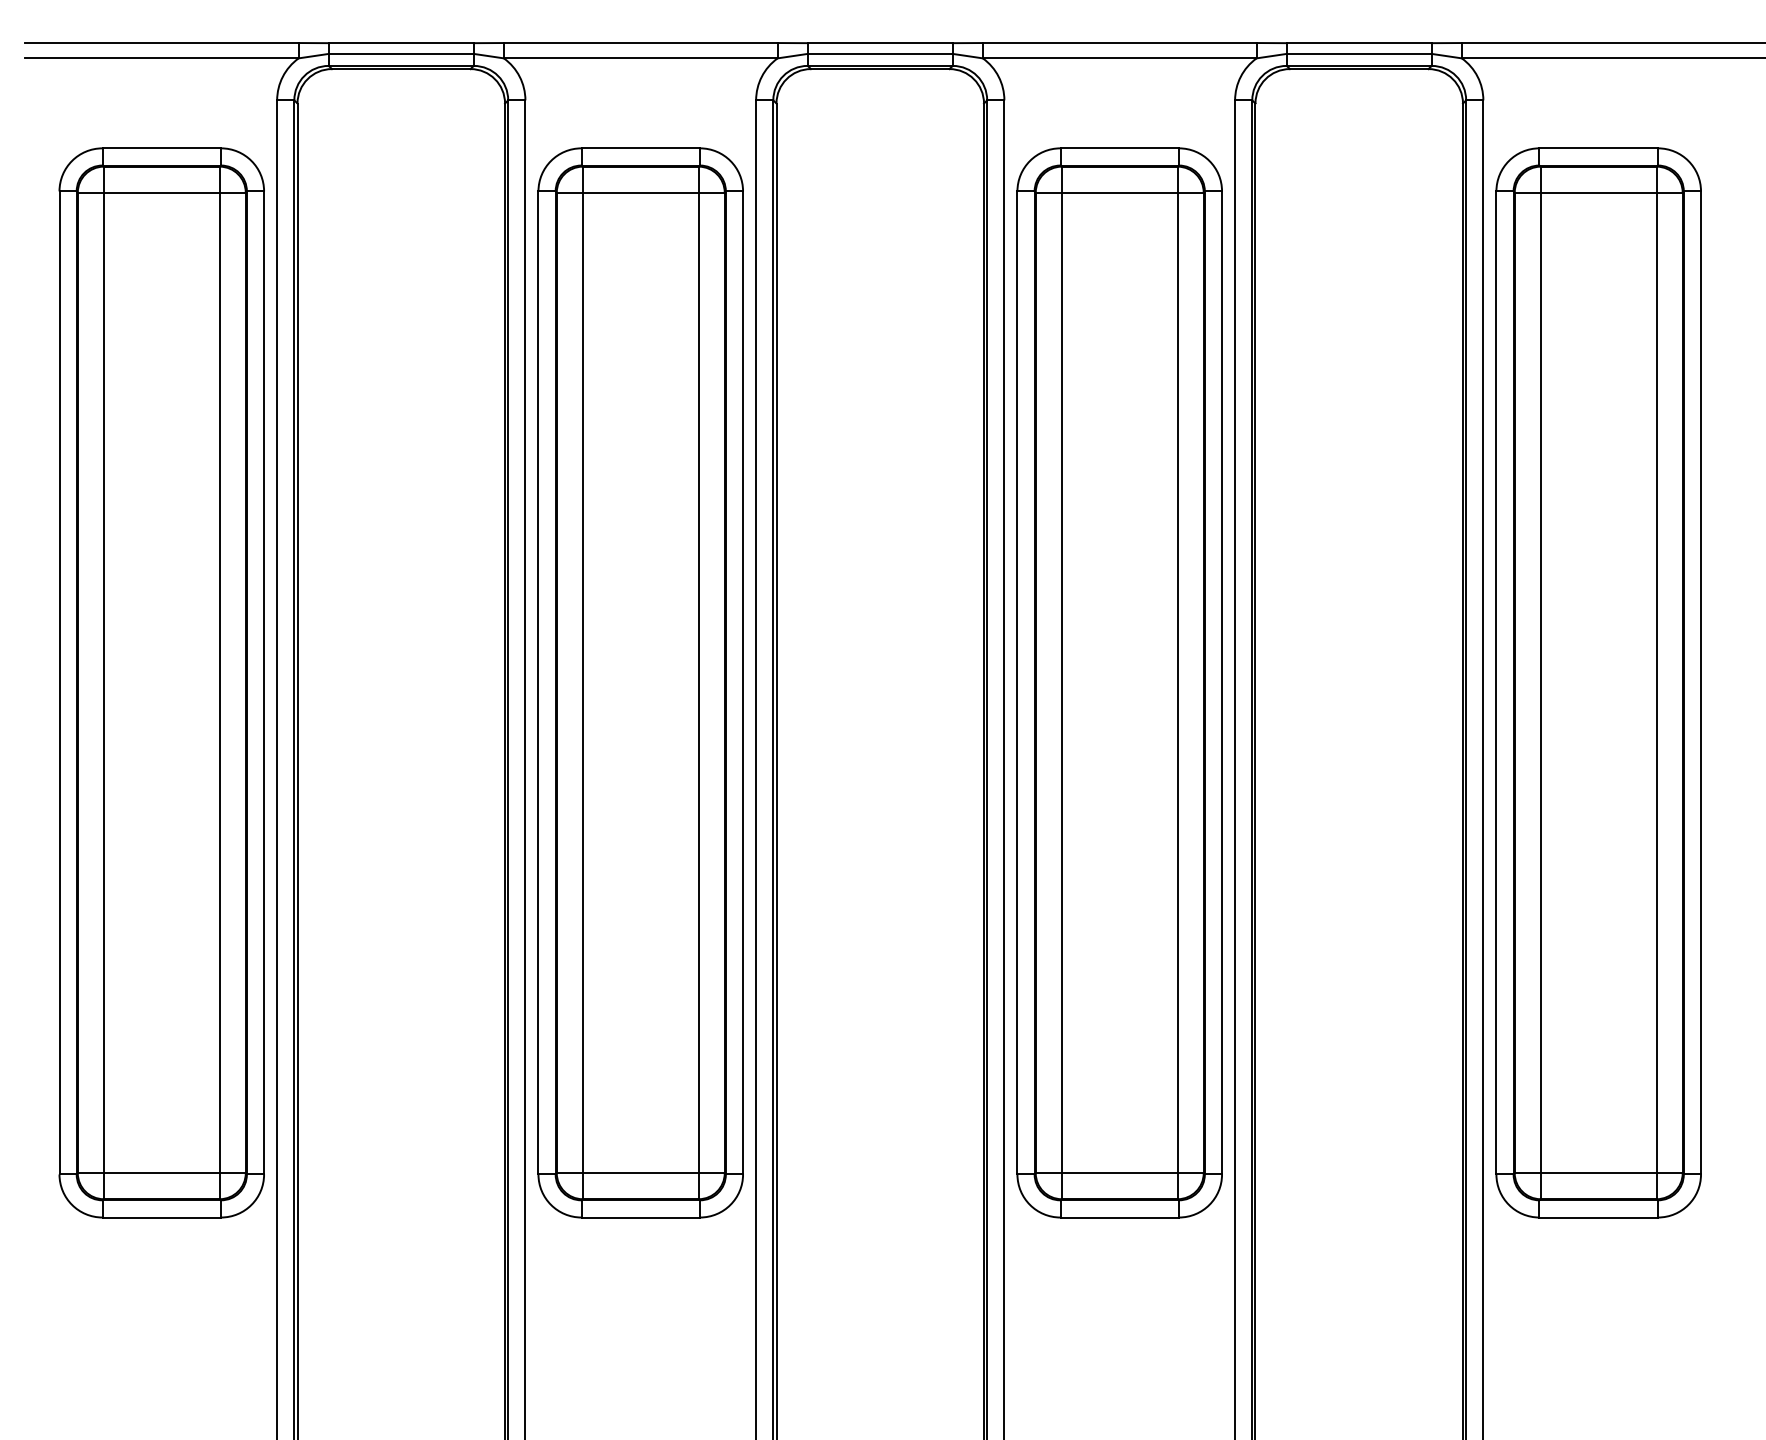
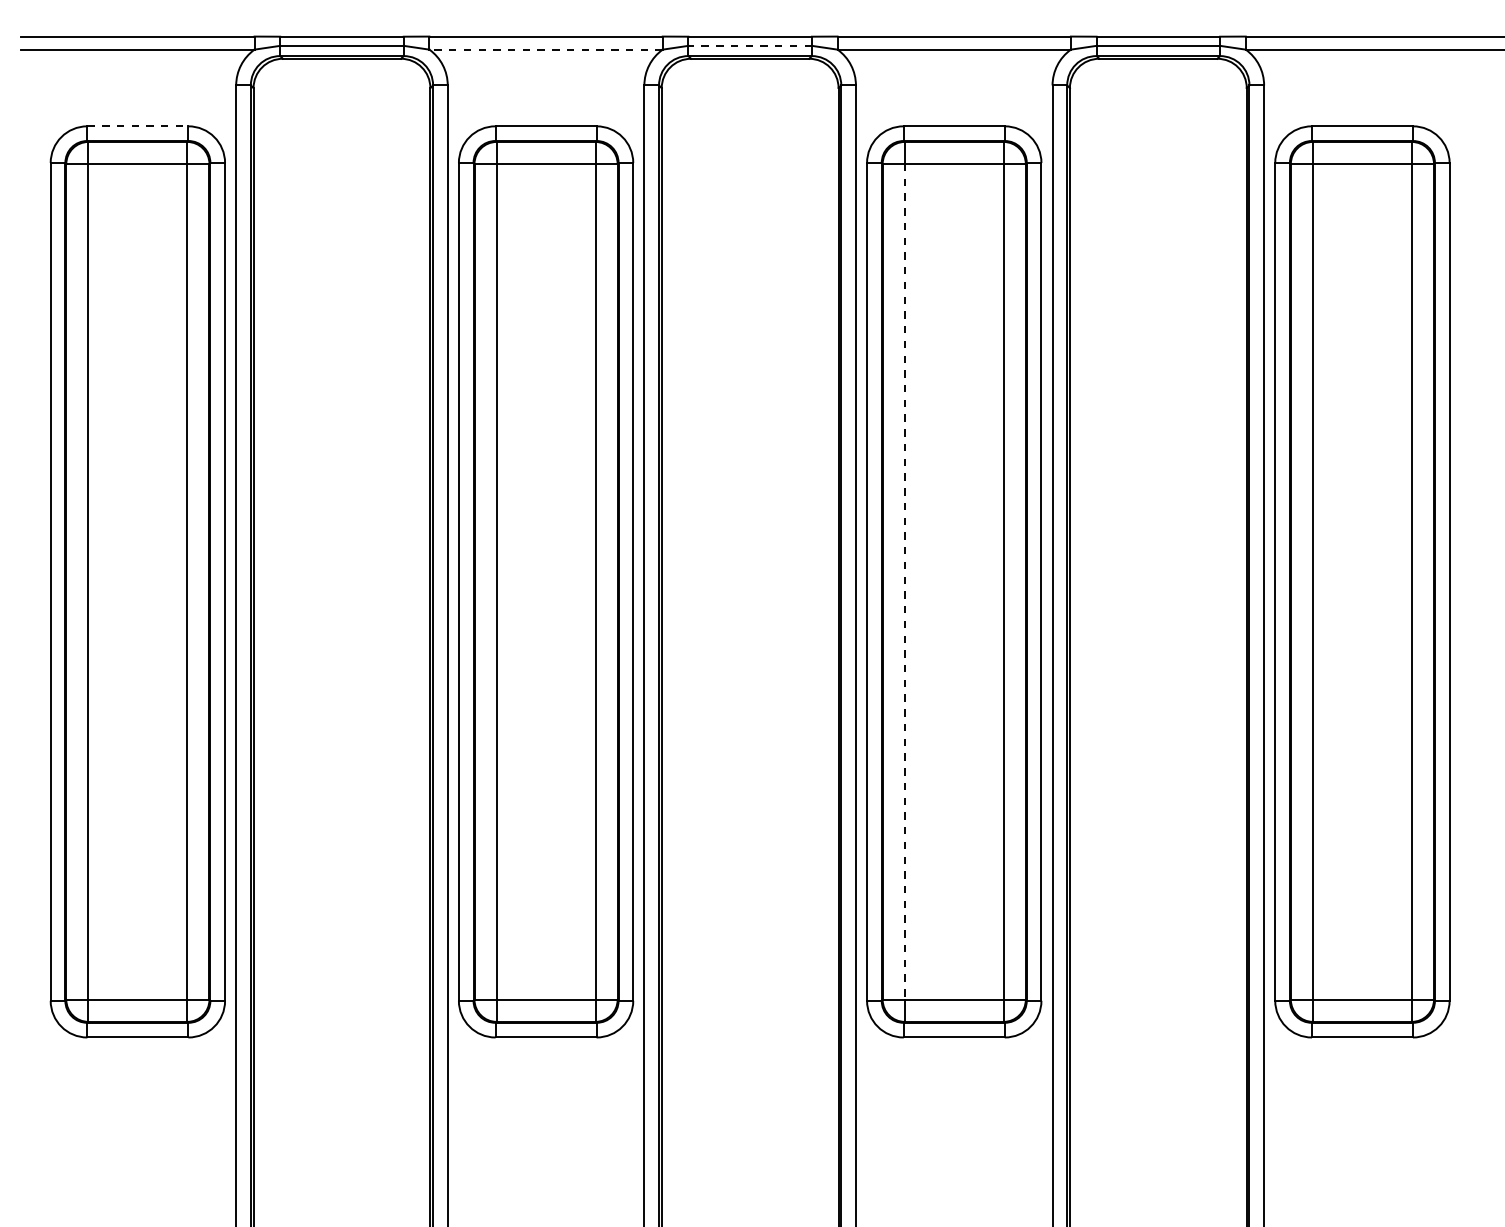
line: (879, 53) -> (749, 45), solid -> dashed
line: (640, 58) -> (545, 49), solid -> dashed
line: (162, 148) -> (138, 126), solid -> dashed
line: (1061, 683) -> (904, 582), solid -> dashed

